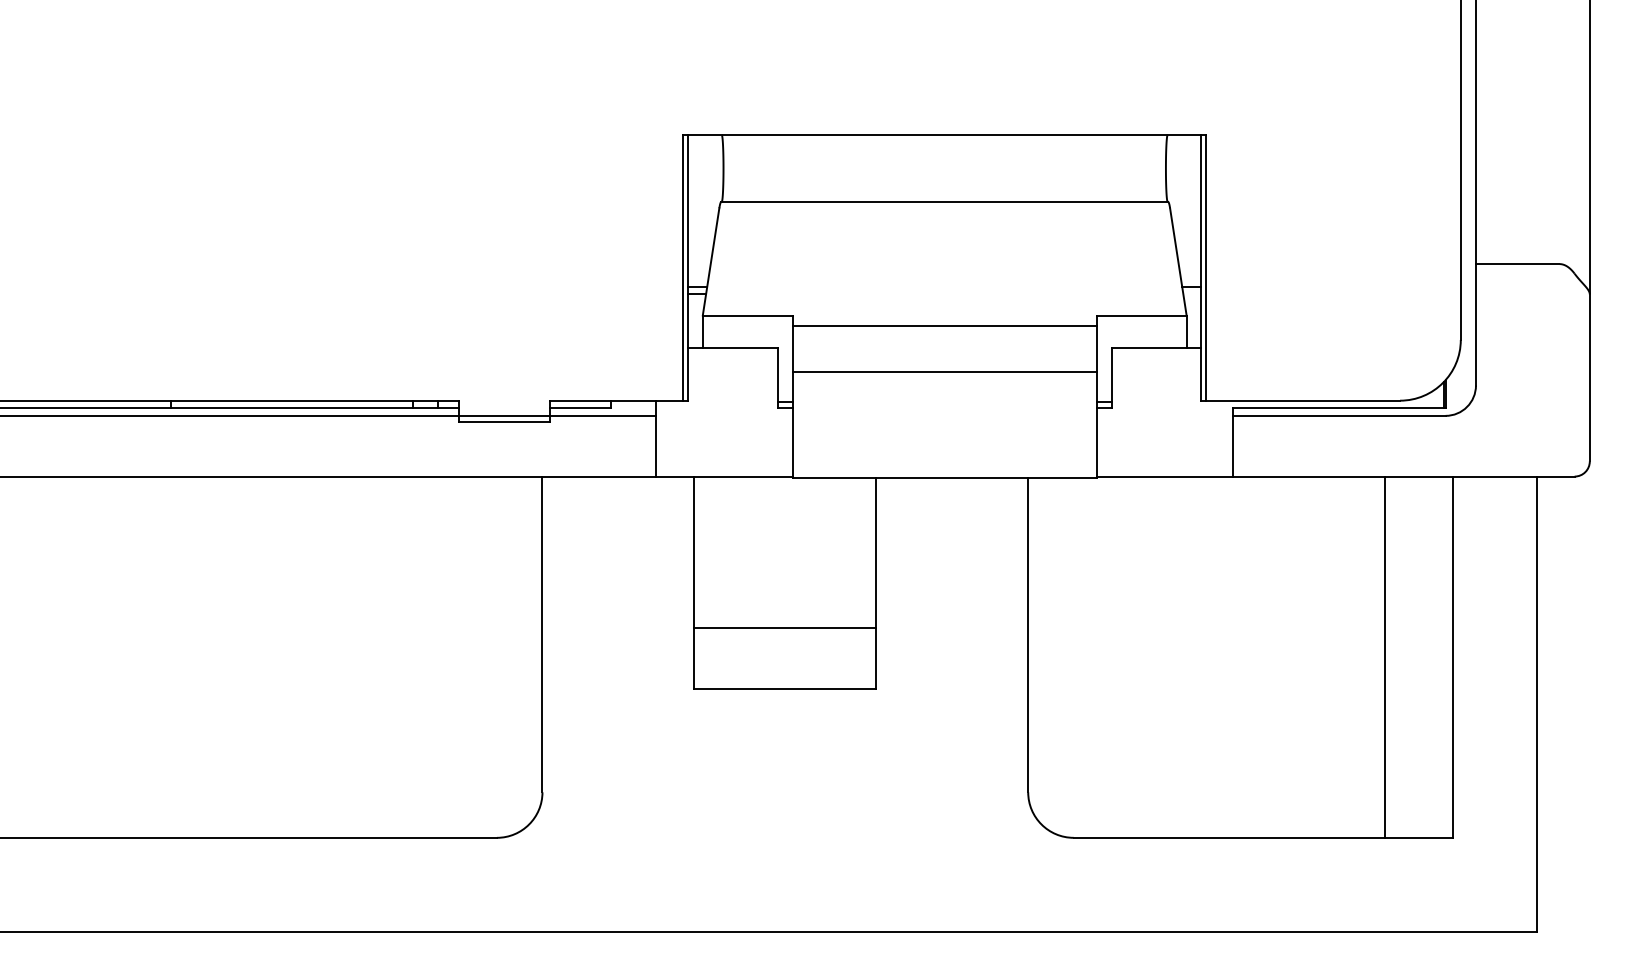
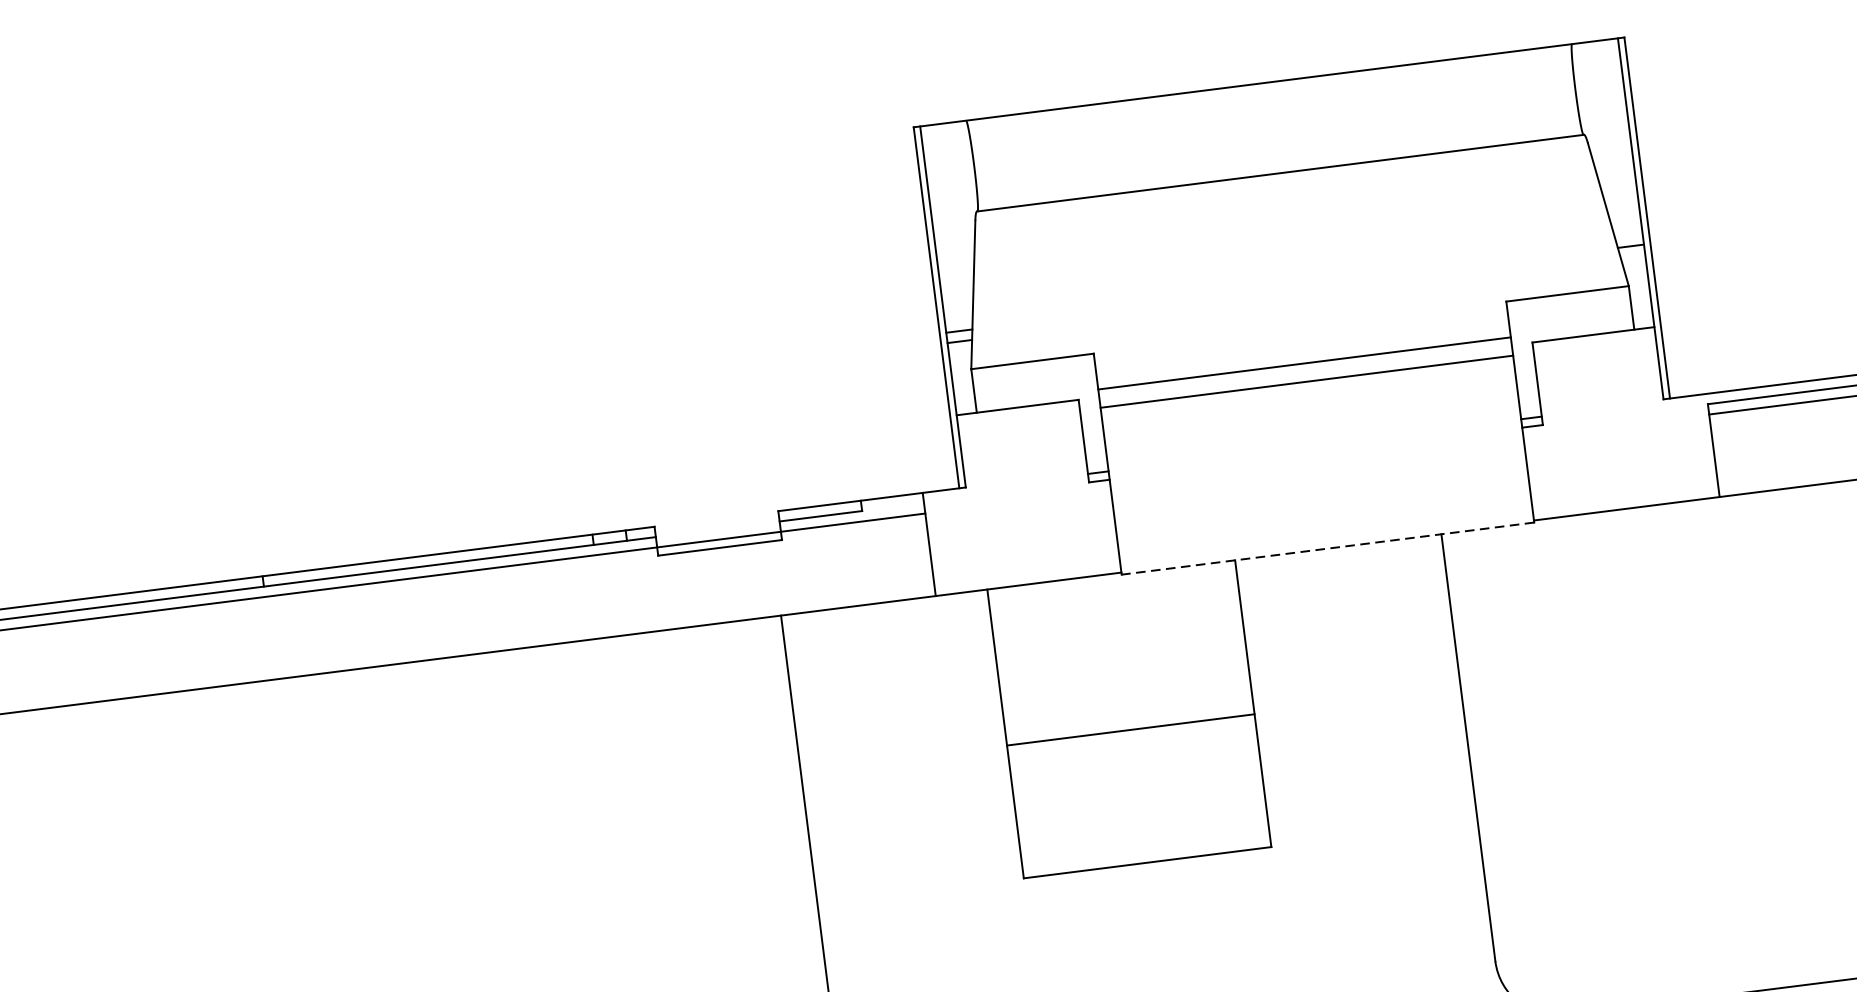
line: (944, 326) -> (1306, 382), moved
line: (944, 371) -> (1304, 363), moved
line: (944, 478) -> (1327, 549), solid -> dashed
line: (785, 628) -> (1131, 730), moved

